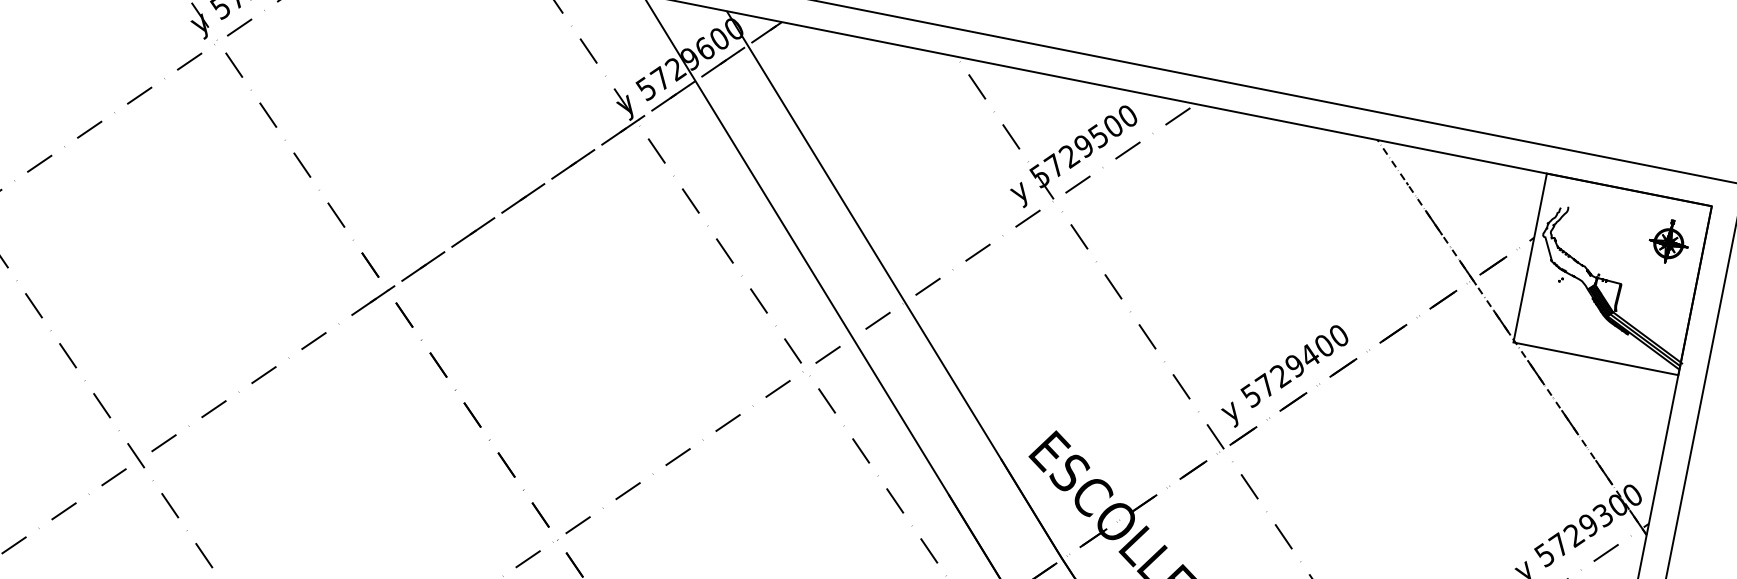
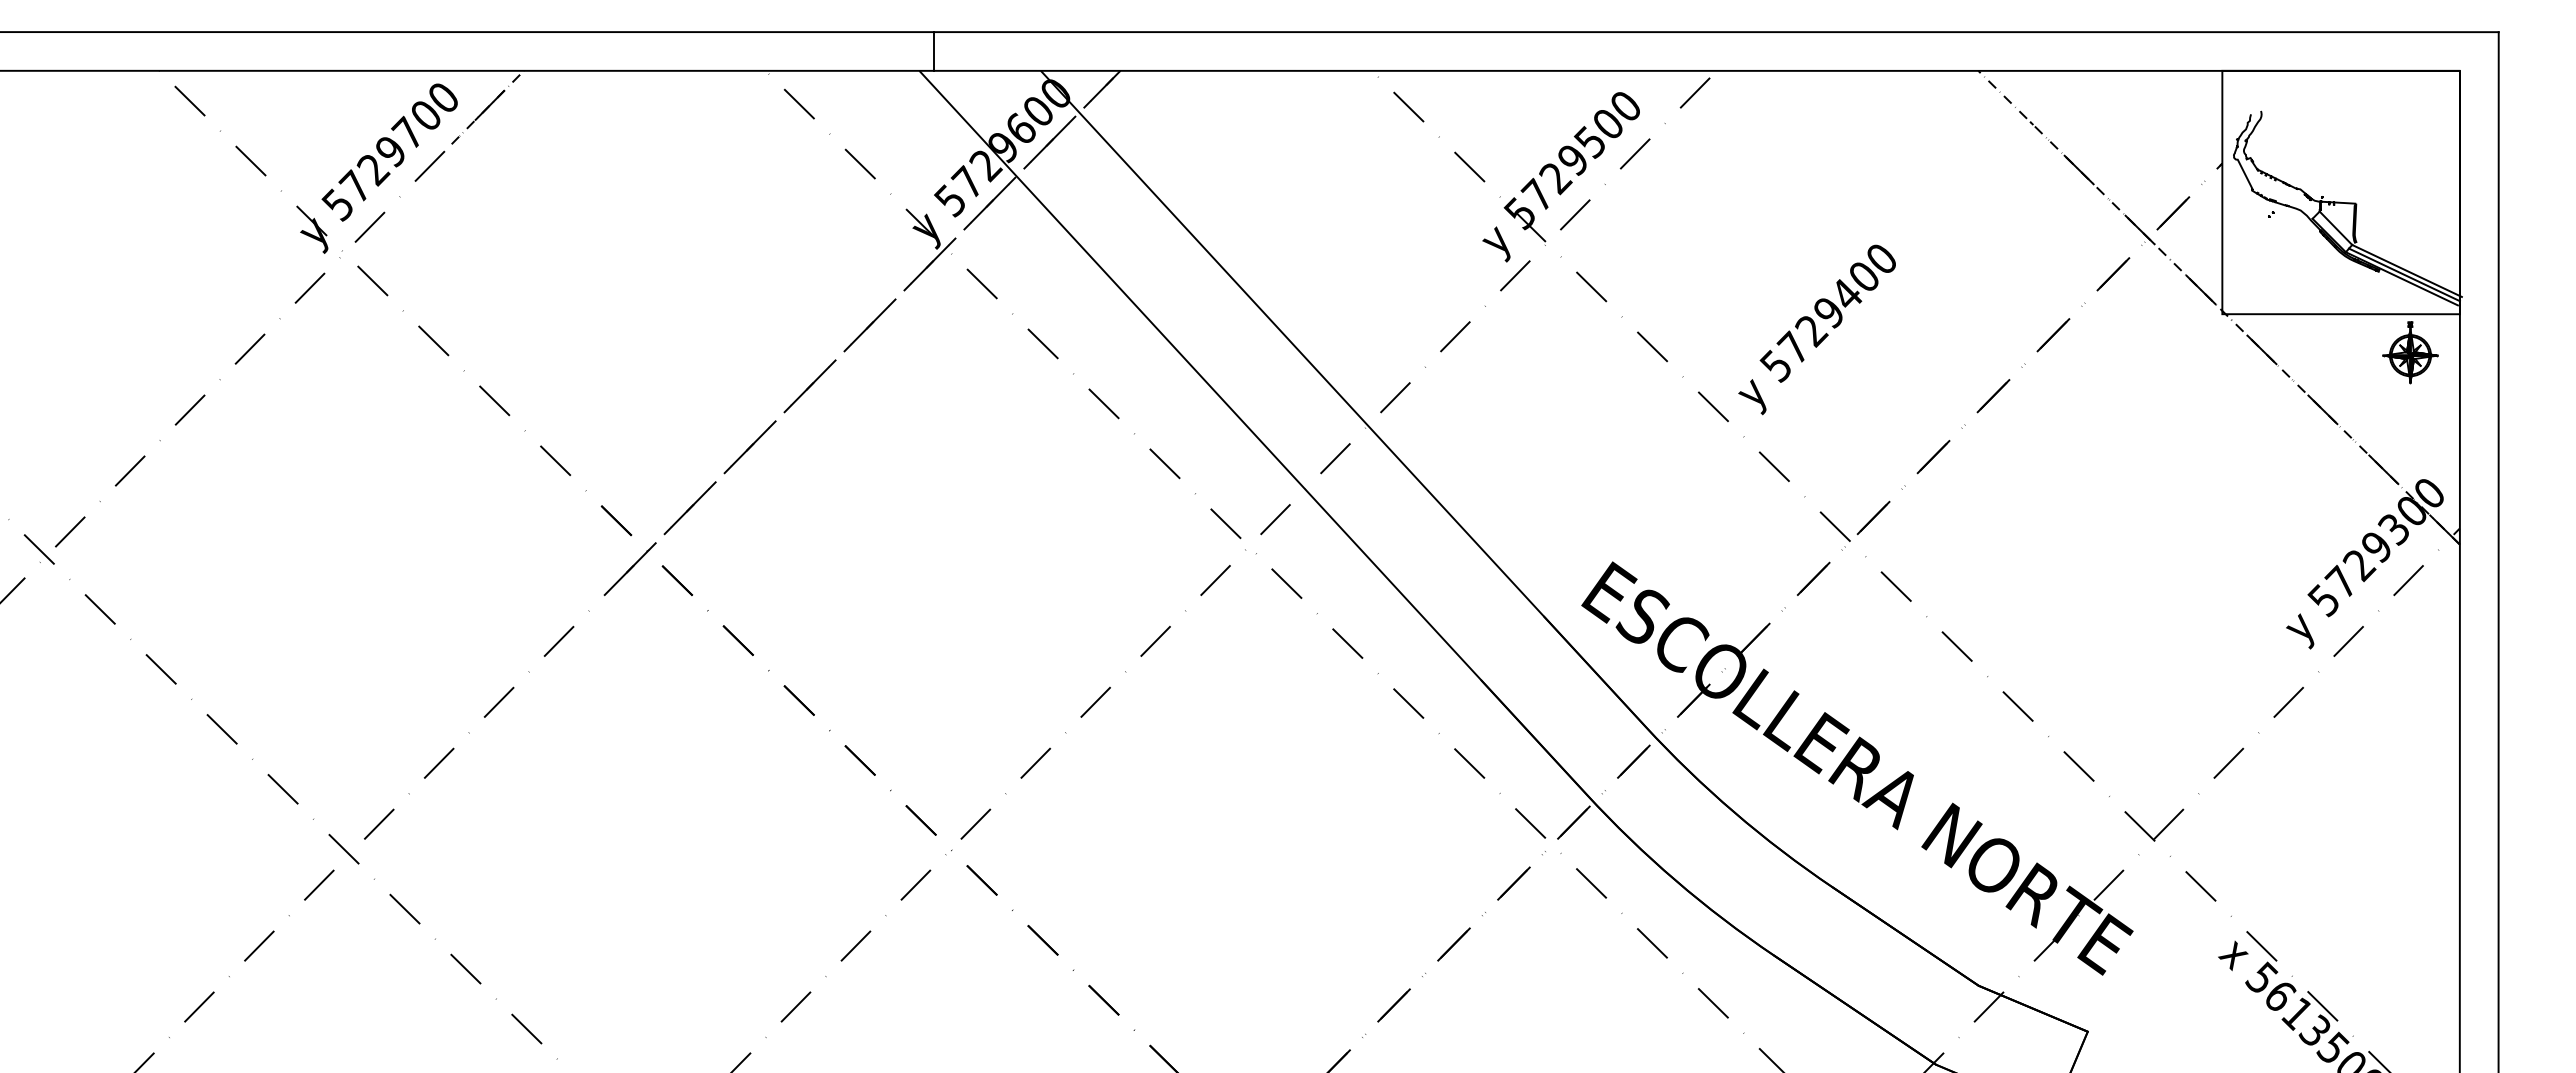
part: (1669, 241) -> (2410, 352), moved
hatch: (1601, 300) -> (2332, 231), removed
text: (1284, 375) -> (1816, 329), moved

